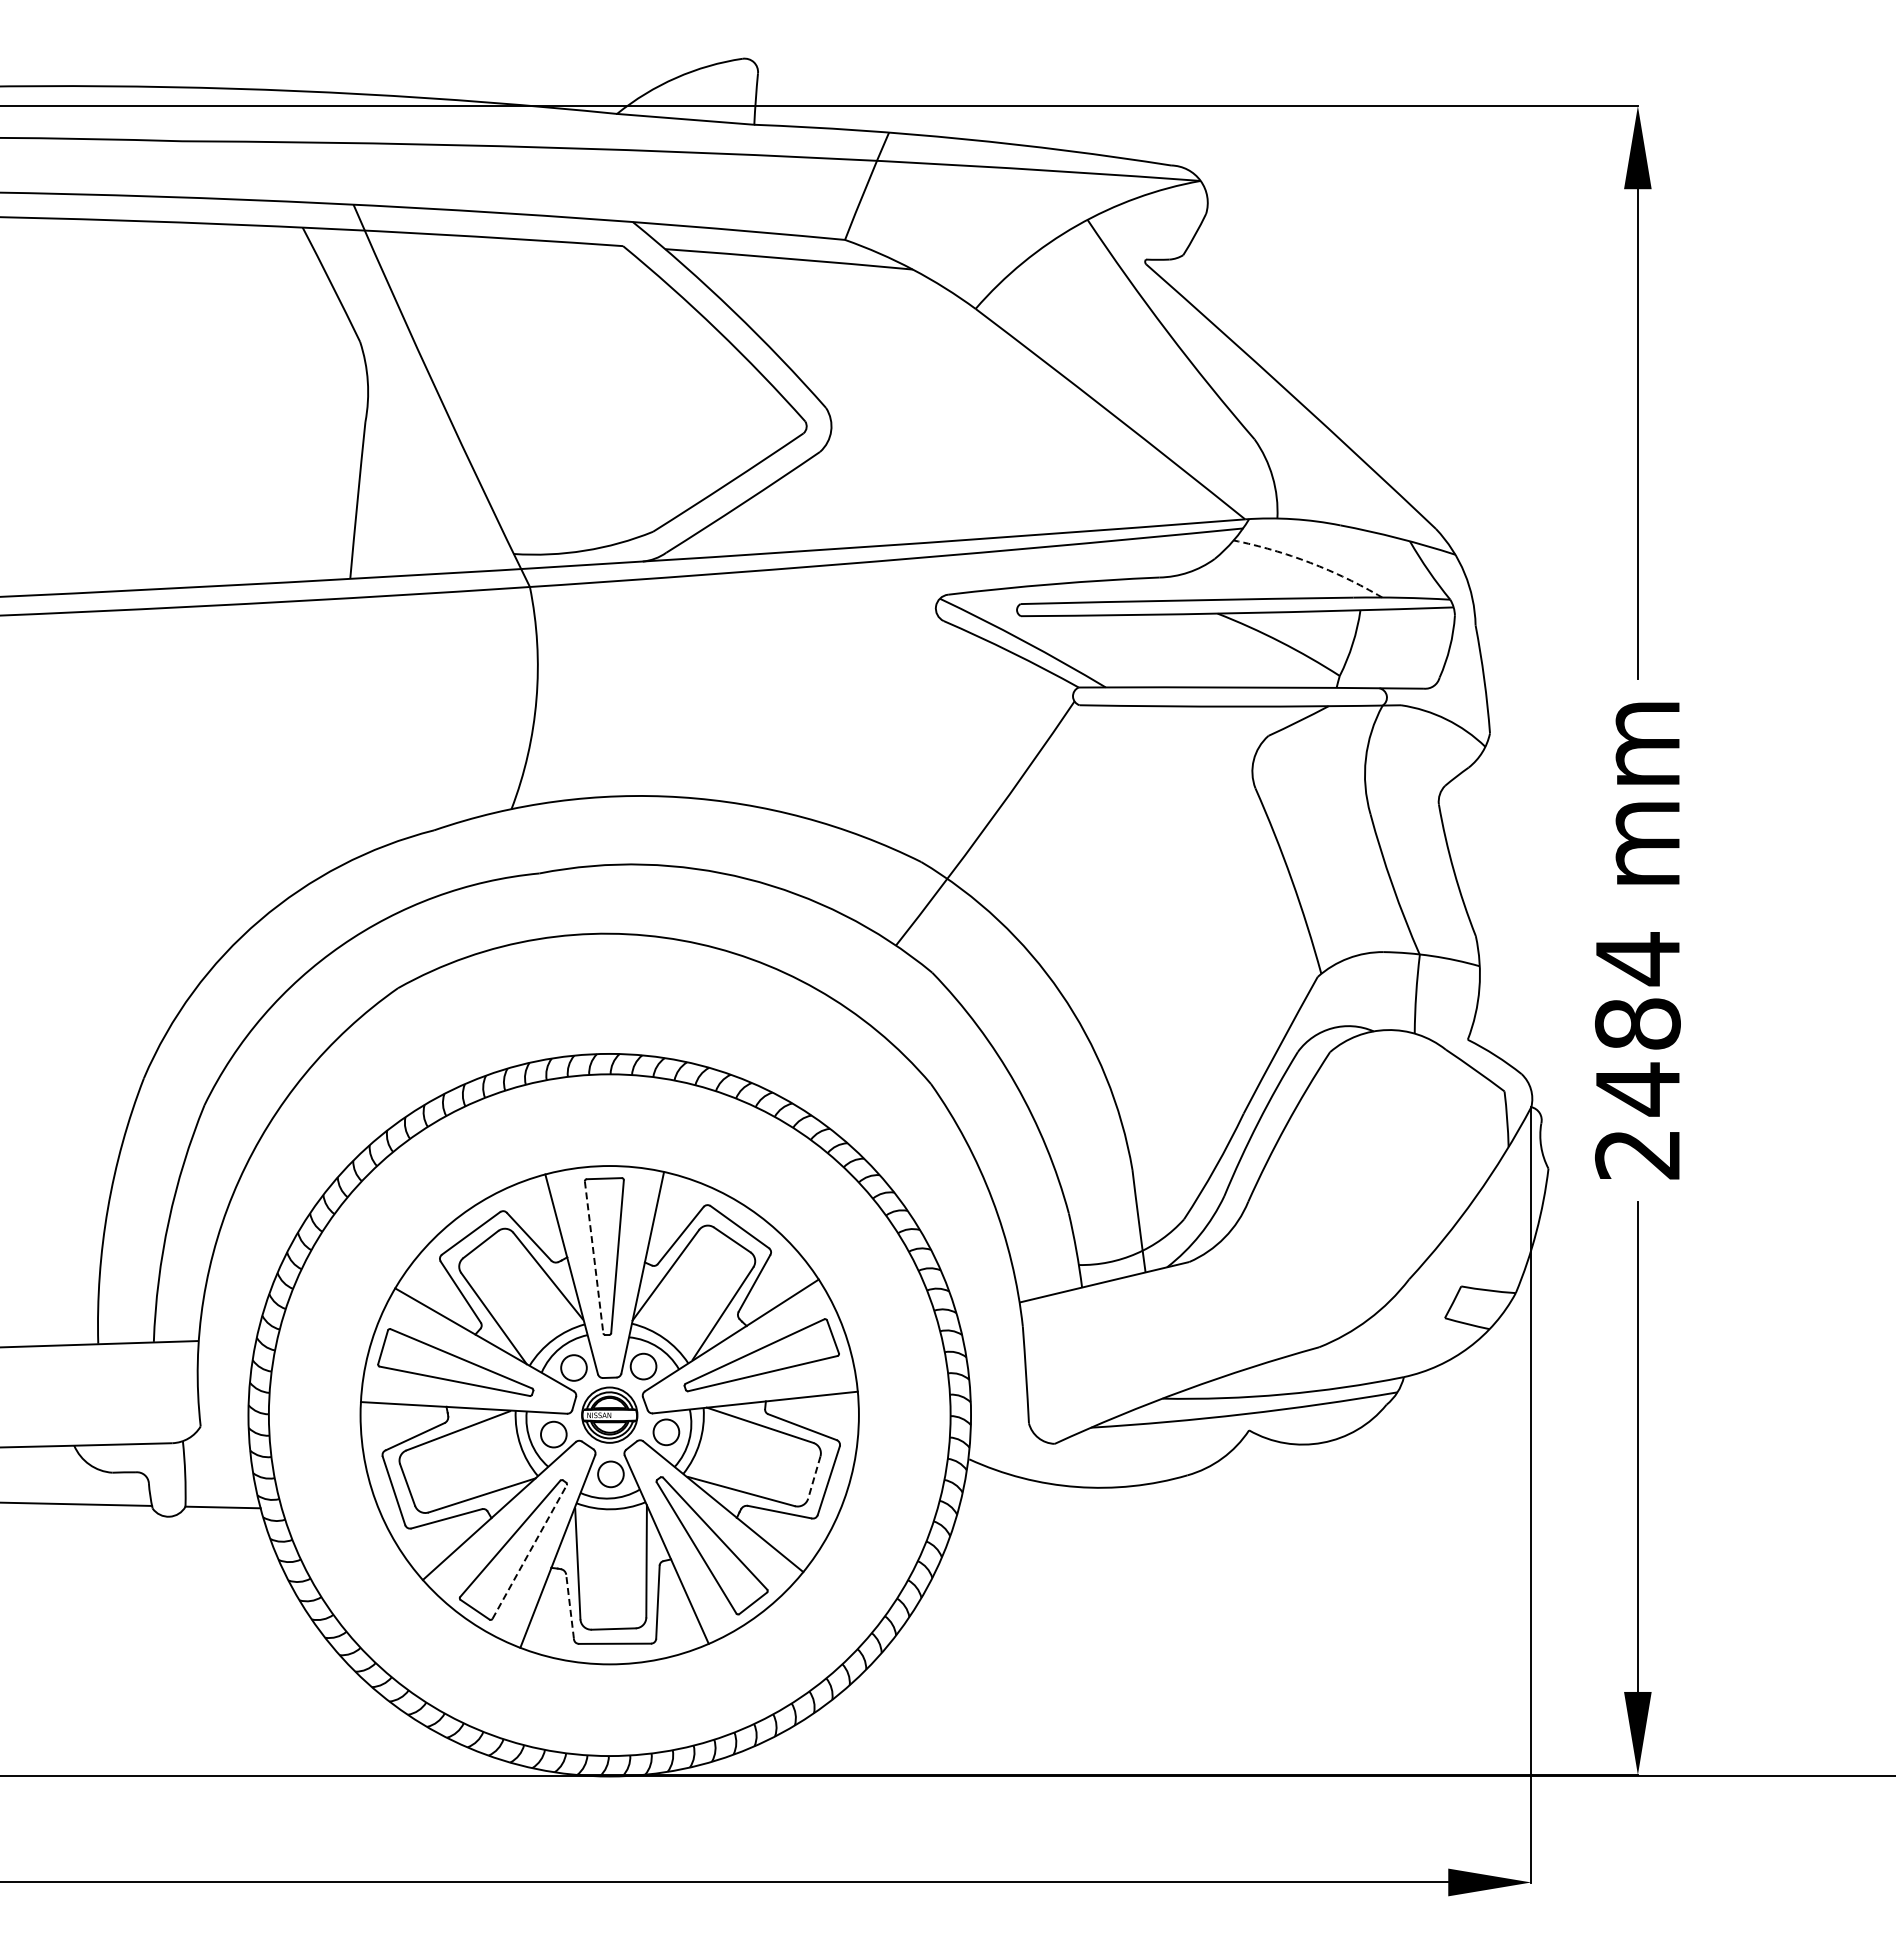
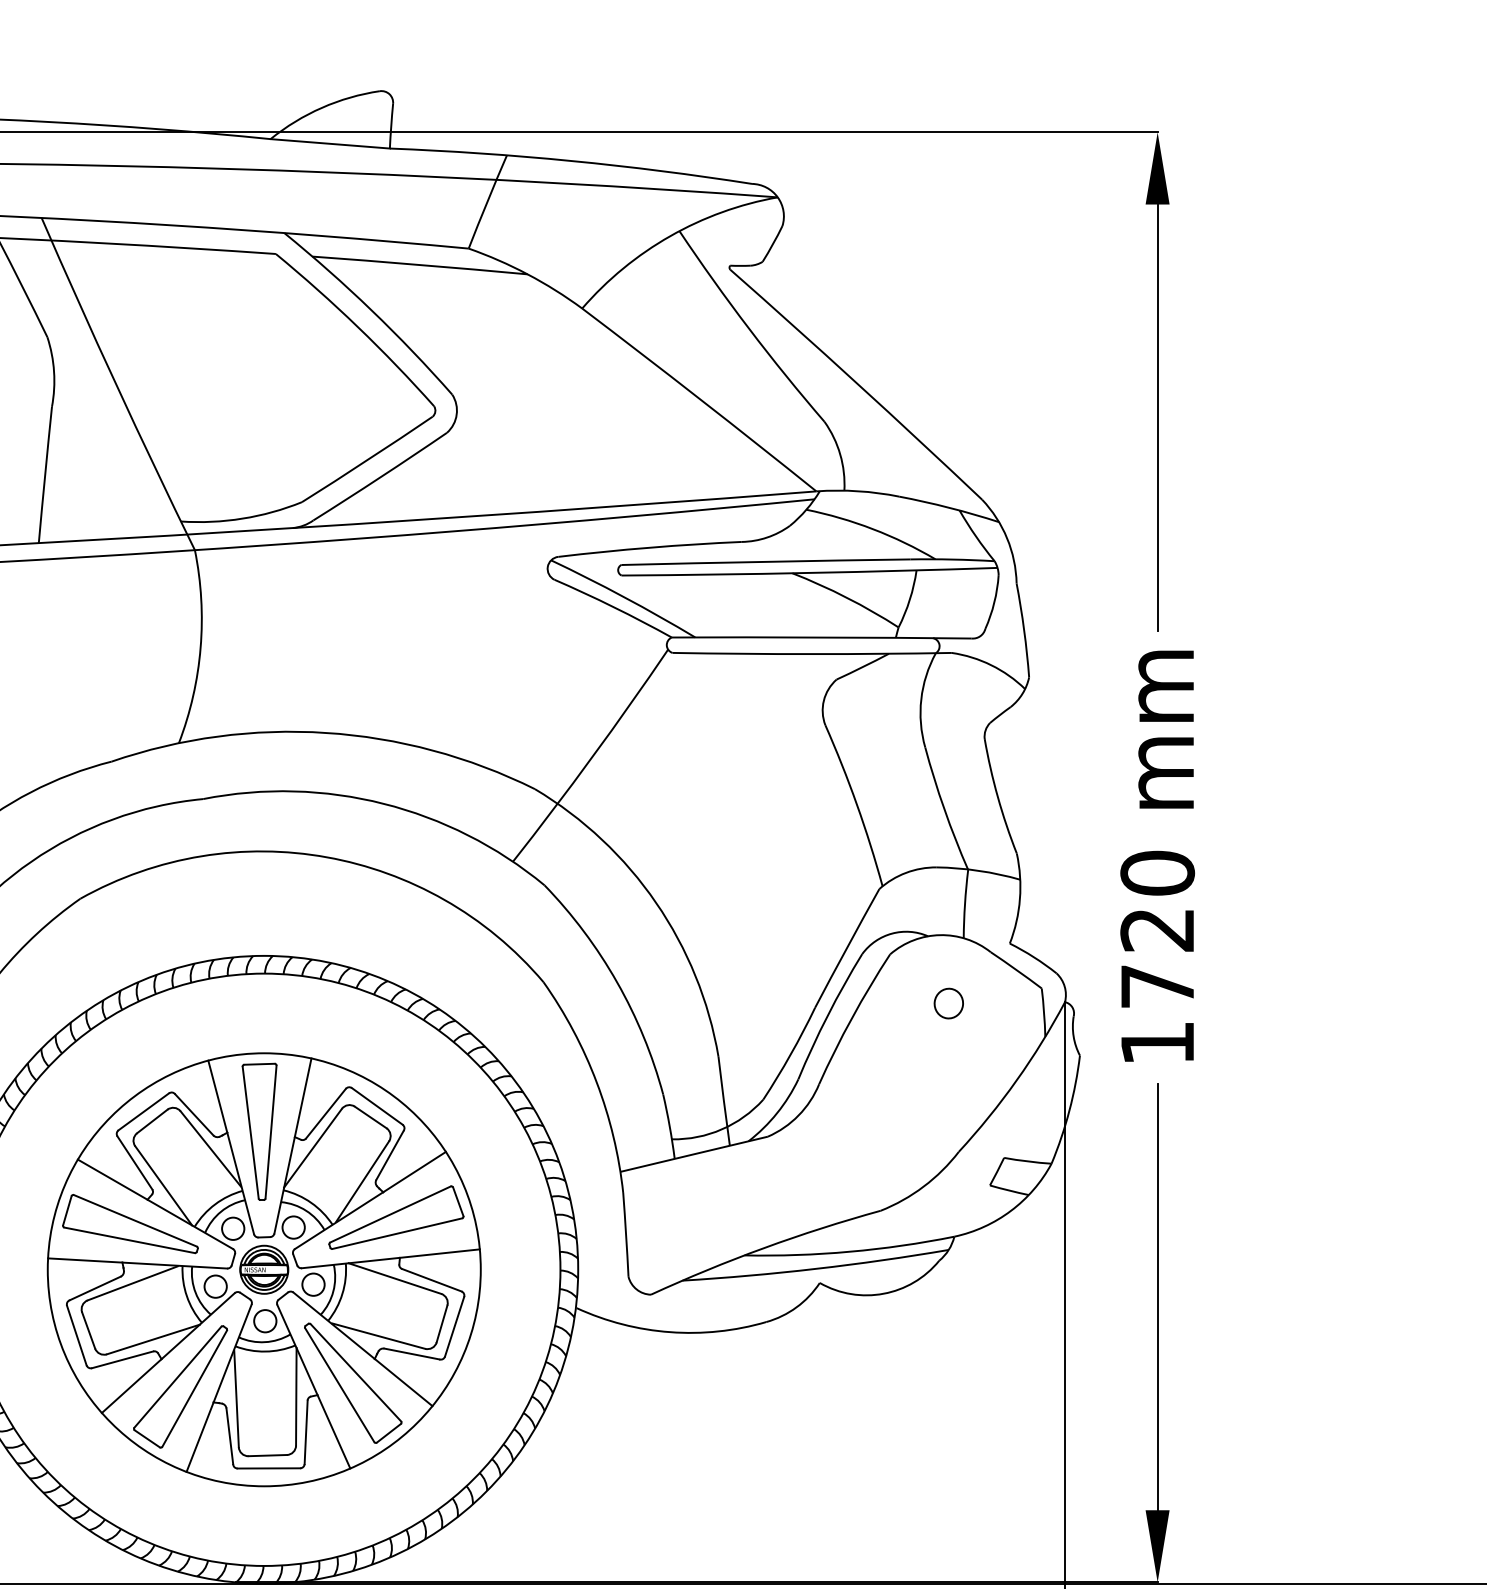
arc: (1310, 562) -> (873, 528), dashed -> solid
text: (1637, 1055) -> (1157, 957), 2484 -> 1720
part: (1397, 1108) -> (948, 1003), added
line: (594, 1257) -> (251, 1132), dashed -> solid
line: (814, 1477) -> (442, 1323), dashed -> solid
line: (529, 1551) -> (194, 1388), dashed -> solid
line: (570, 1606) -> (230, 1436), dashed -> solid

